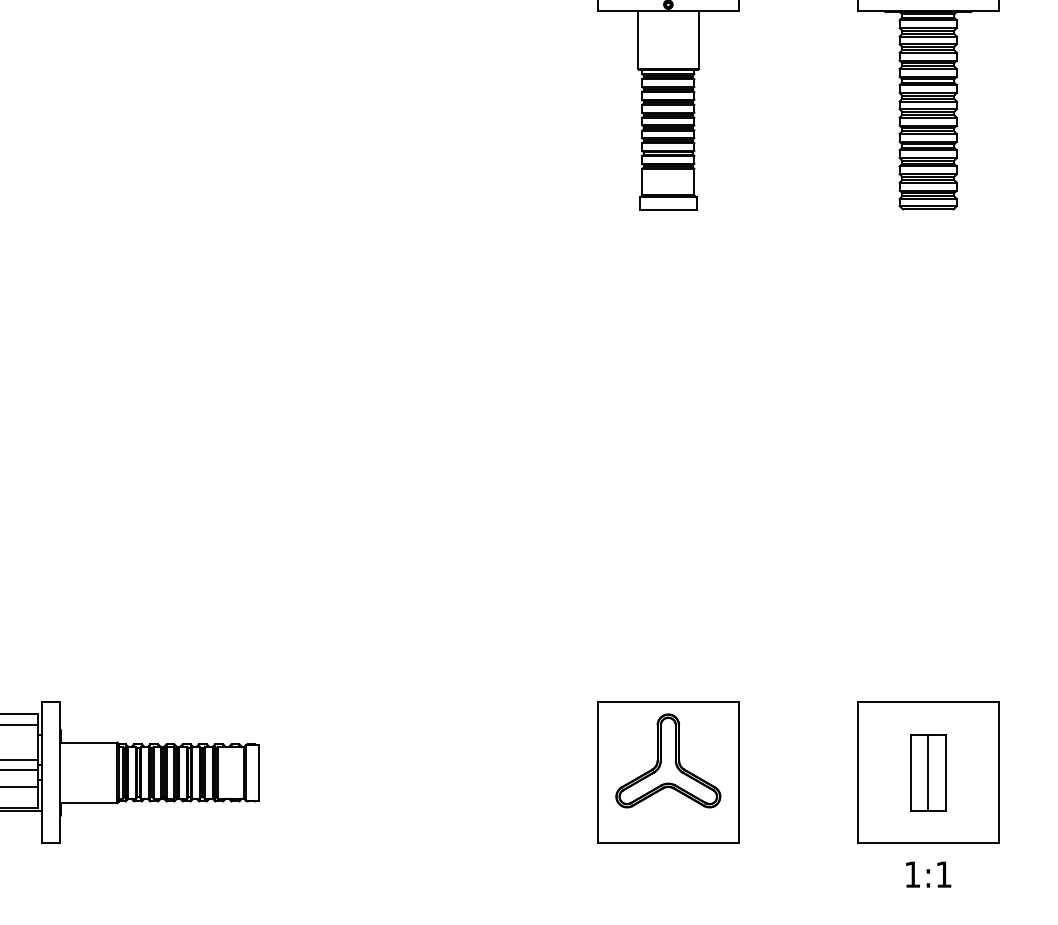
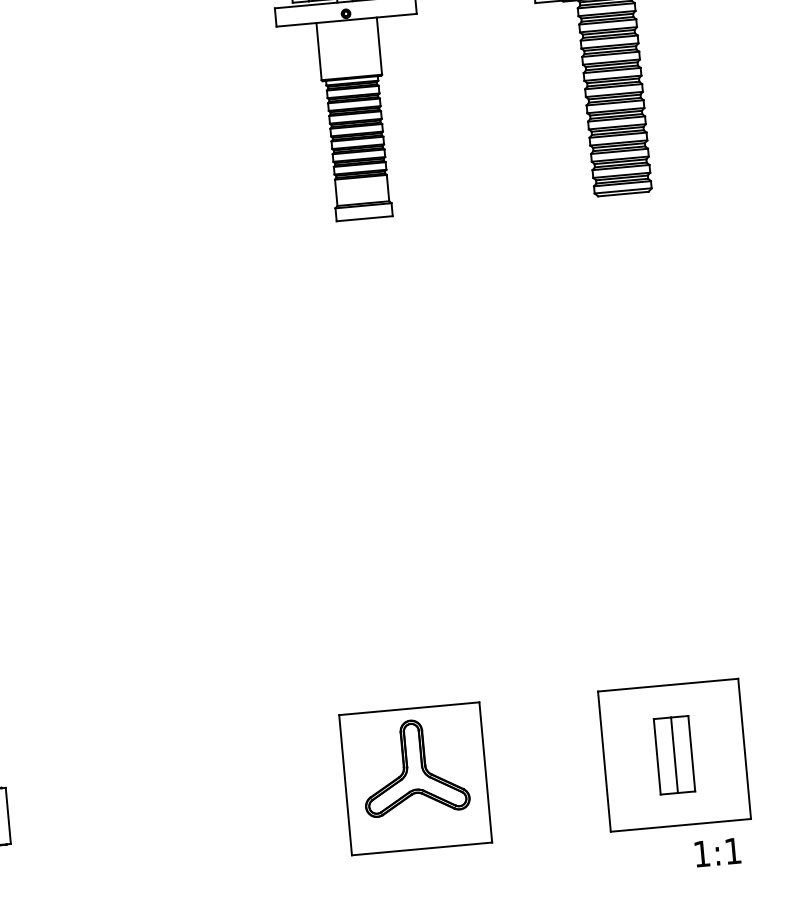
text: (928, 874) -> (717, 852), moved

